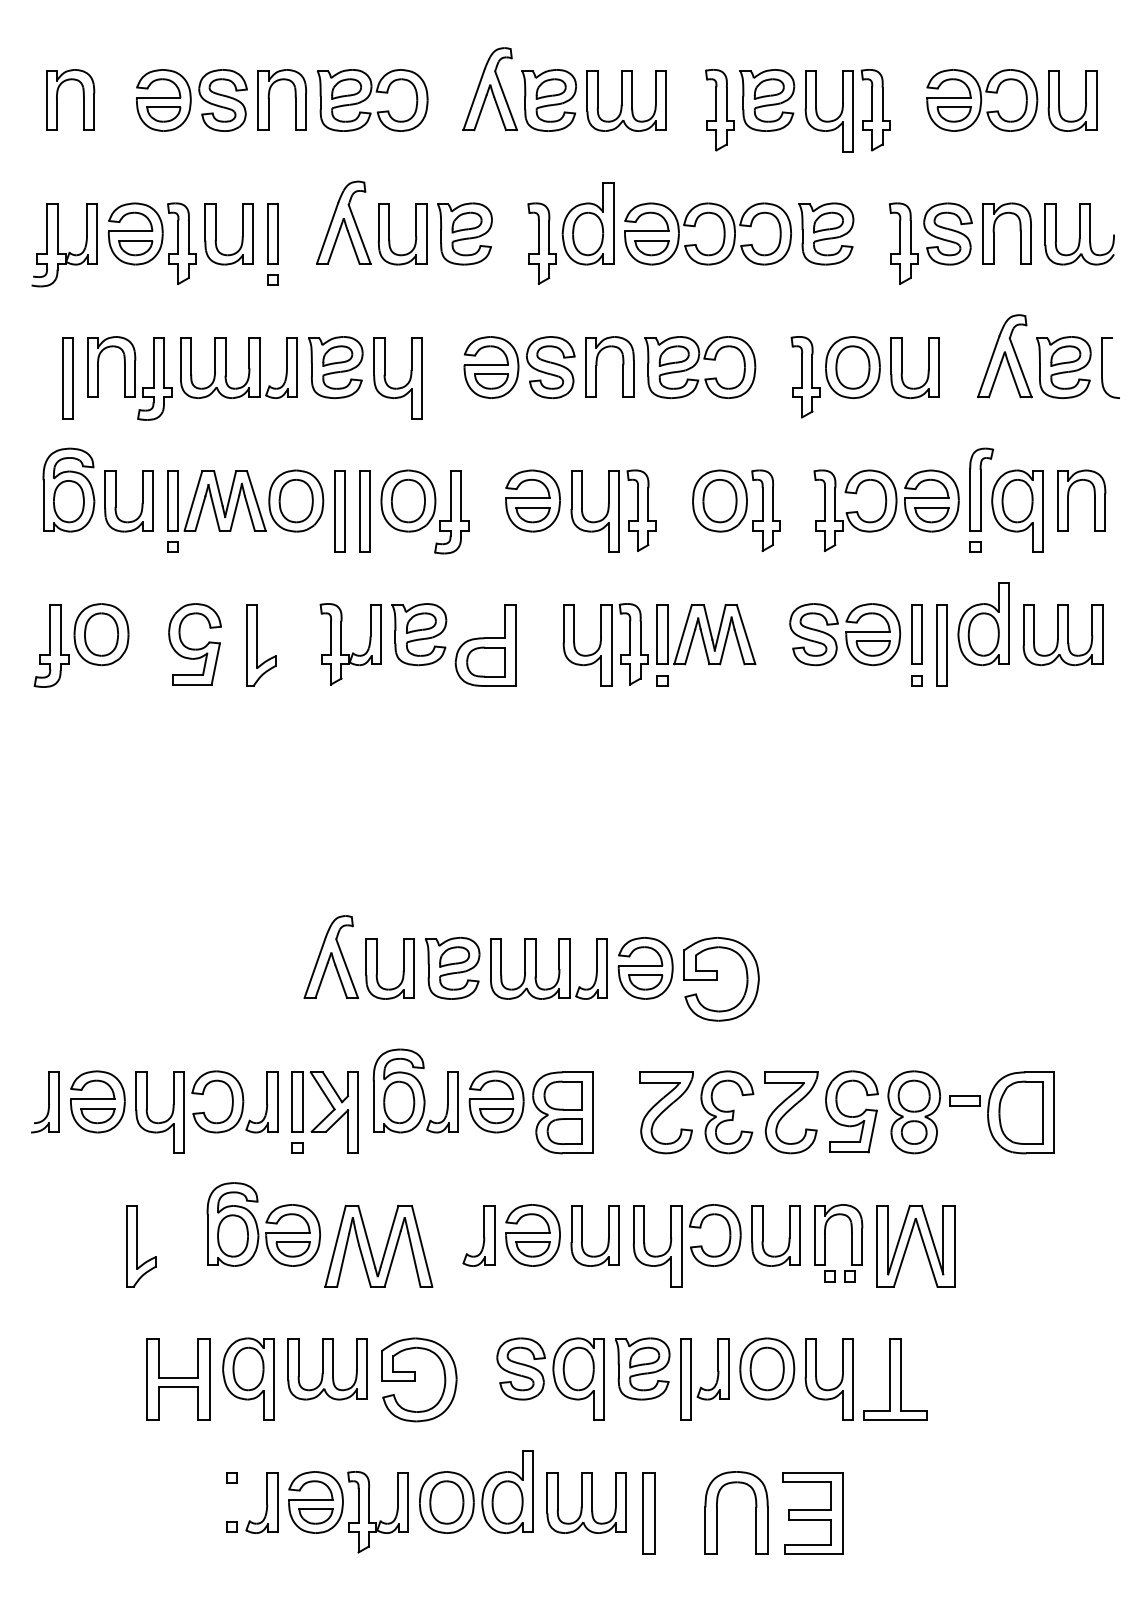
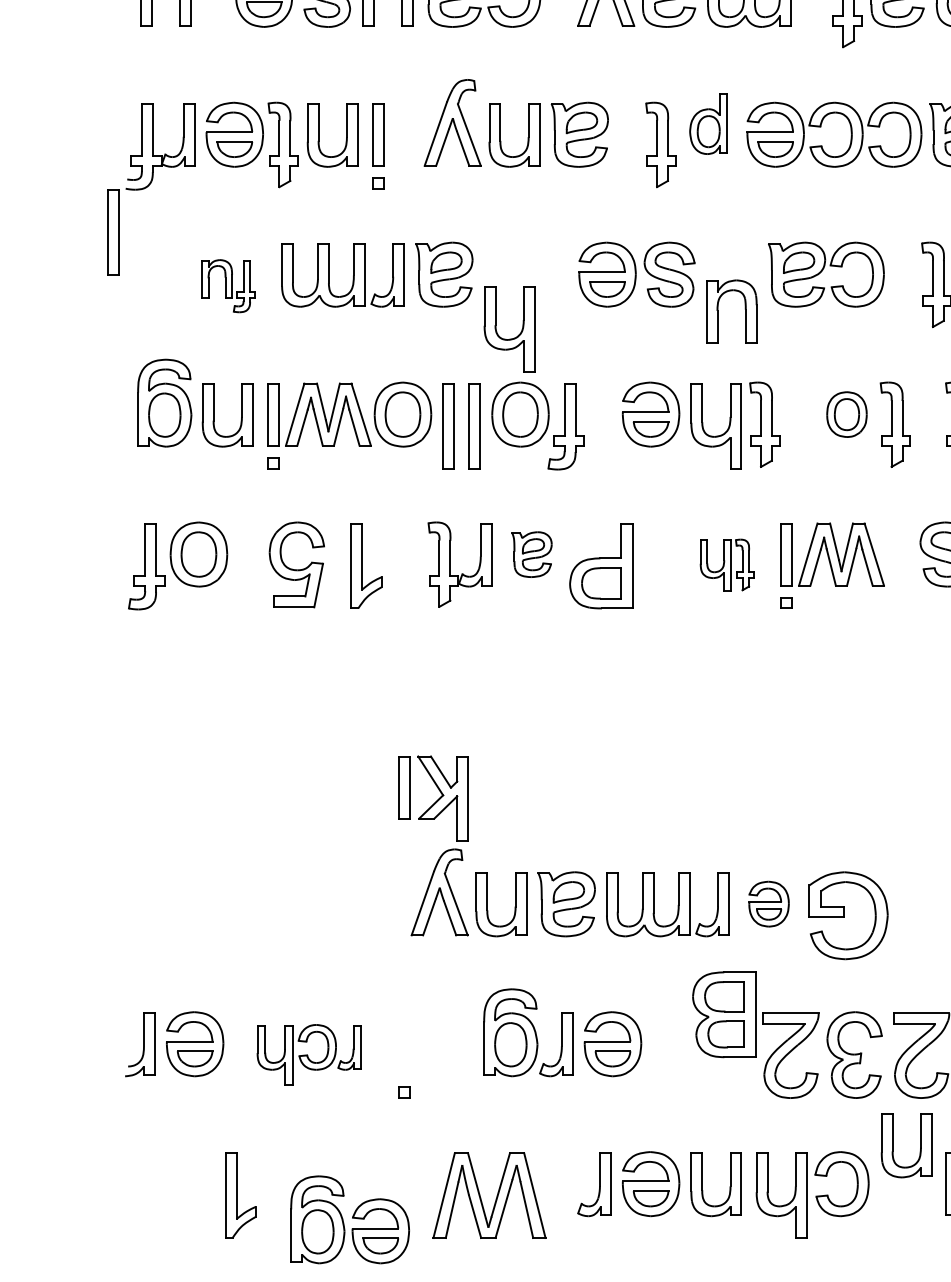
part: (587, 223) -> (708, 123), size x0.7
part: (597, 365) -> (718, 310), moved
part: (67, 378) -> (112, 232), moved
part: (129, 378) -> (228, 286), size x0.6
part: (397, 387) -> (509, 338), moved
part: (719, 500) -> (846, 414), size x0.7
part: (419, 634) -> (532, 554), size x0.7
part: (605, 644) -> (726, 564), size x0.6
part: (645, 967) -> (768, 903), size x0.7
part: (206, 1111) -> (308, 1054), size x0.7
part: (324, 1112) -> (432, 798), moved
part: (562, 1112) -> (723, 1014), moved
part: (263, 1224) -> (349, 1219), moved
part: (763, 1235) -> (893, 1145), moved

